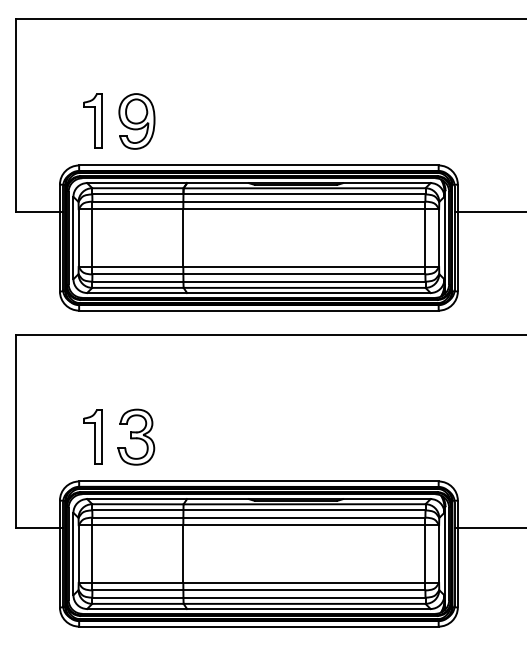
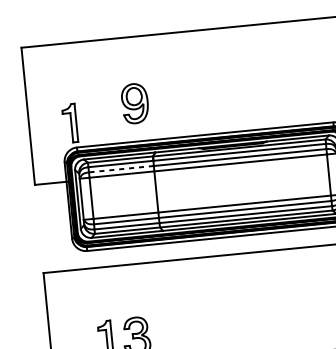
part: (92, 120) -> (69, 123), moved
part: (136, 121) -> (134, 103), moved
line: (137, 201) -> (121, 169), solid -> dashed

